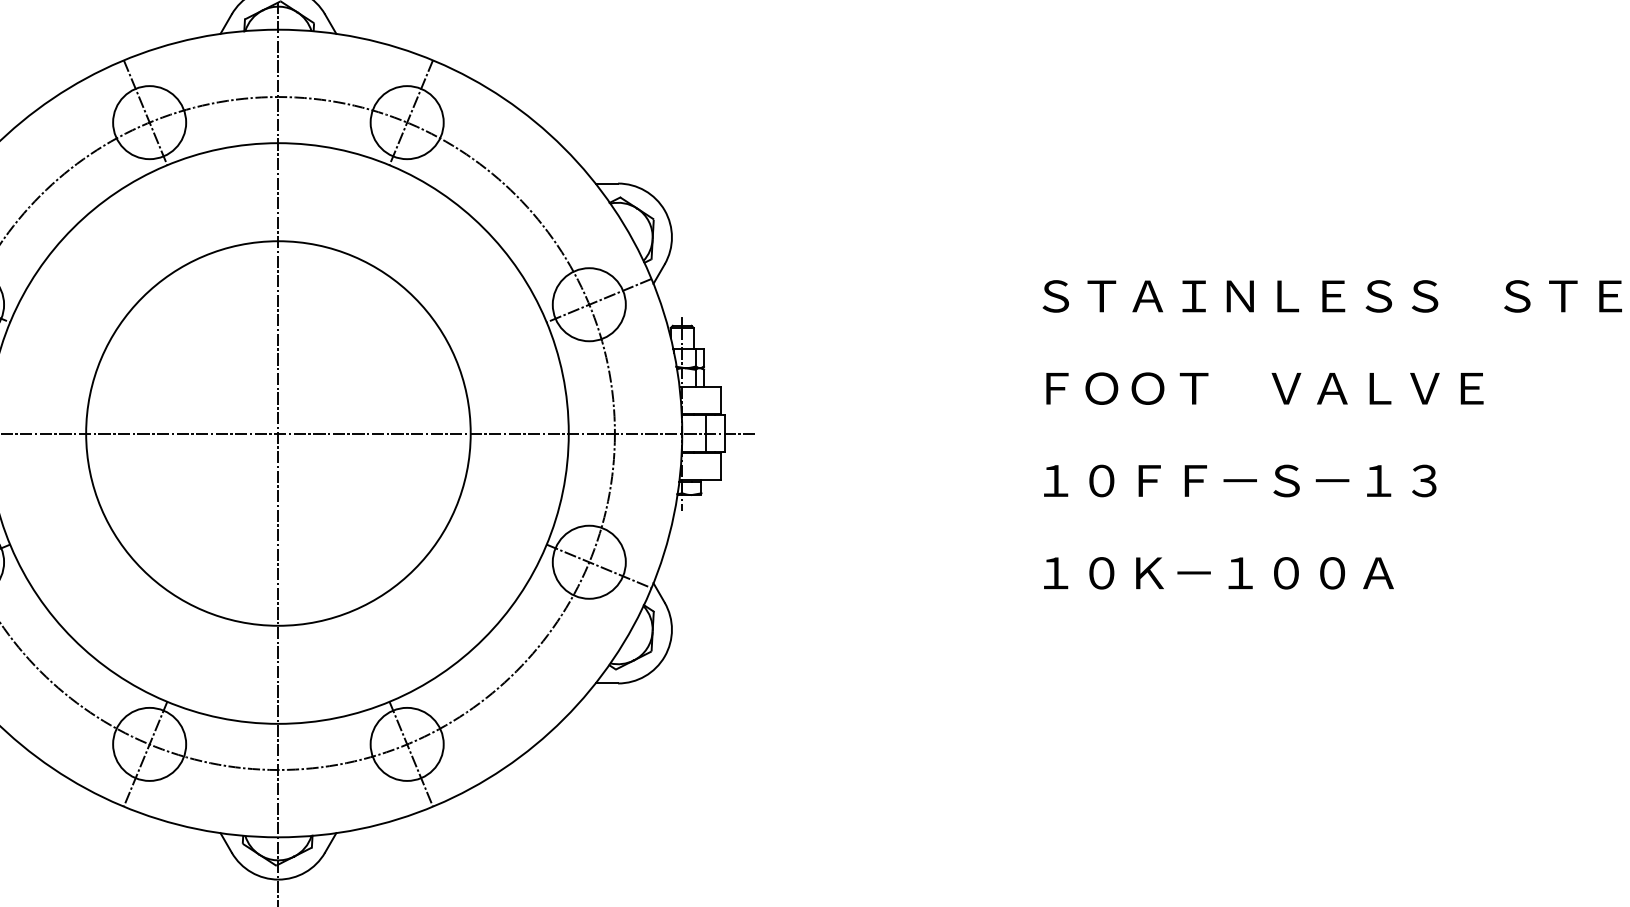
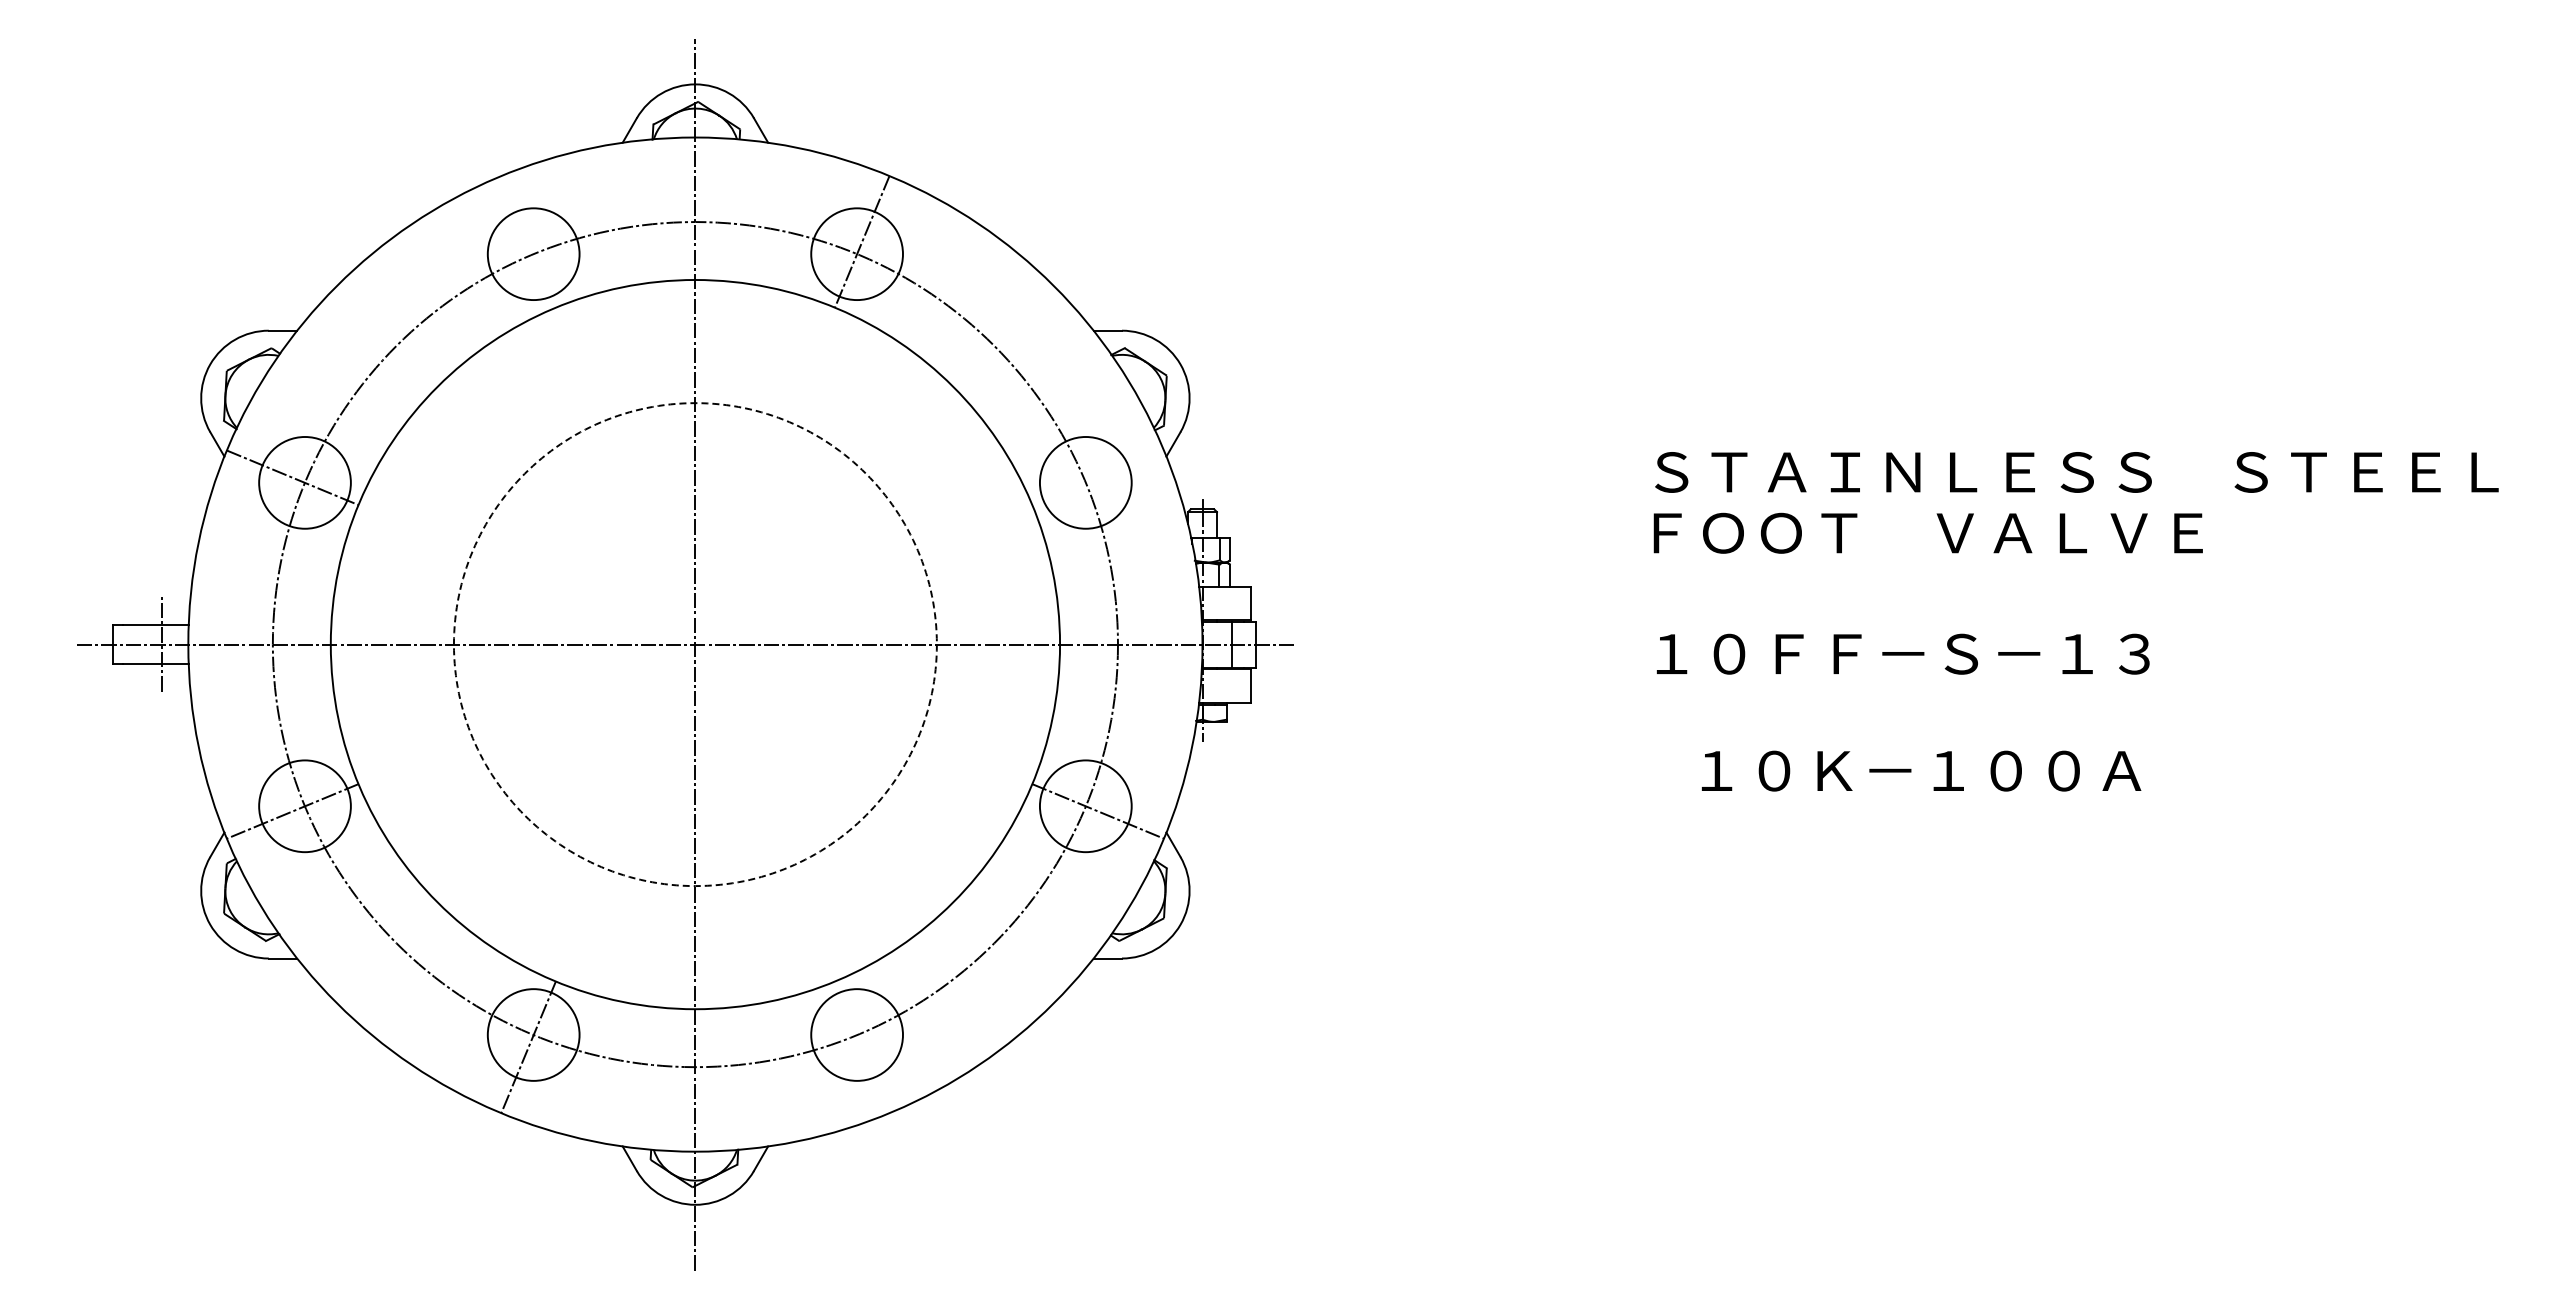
line: (145, 112) -> (528, 241), removed
line: (598, 300) -> (1097, 477), removed
text: (1264, 388) -> (1927, 532), moved
circle: (277, 433) -> (694, 644), solid -> dashed
text: (1239, 480) -> (1902, 653), moved
text: (1218, 572) -> (1921, 770), moved
line: (410, 754) -> (861, 1047), removed

